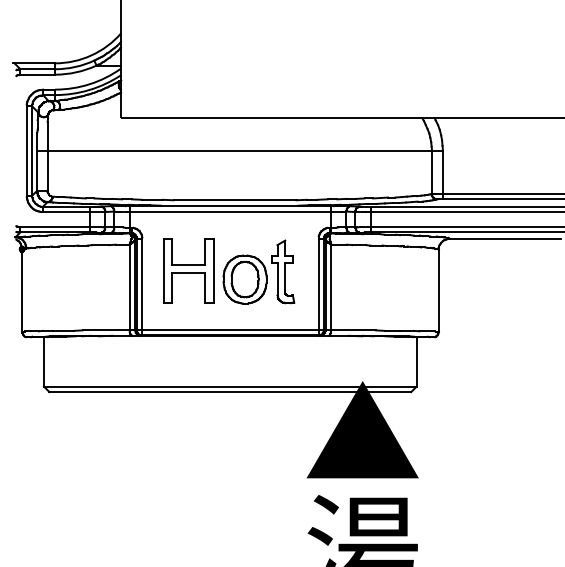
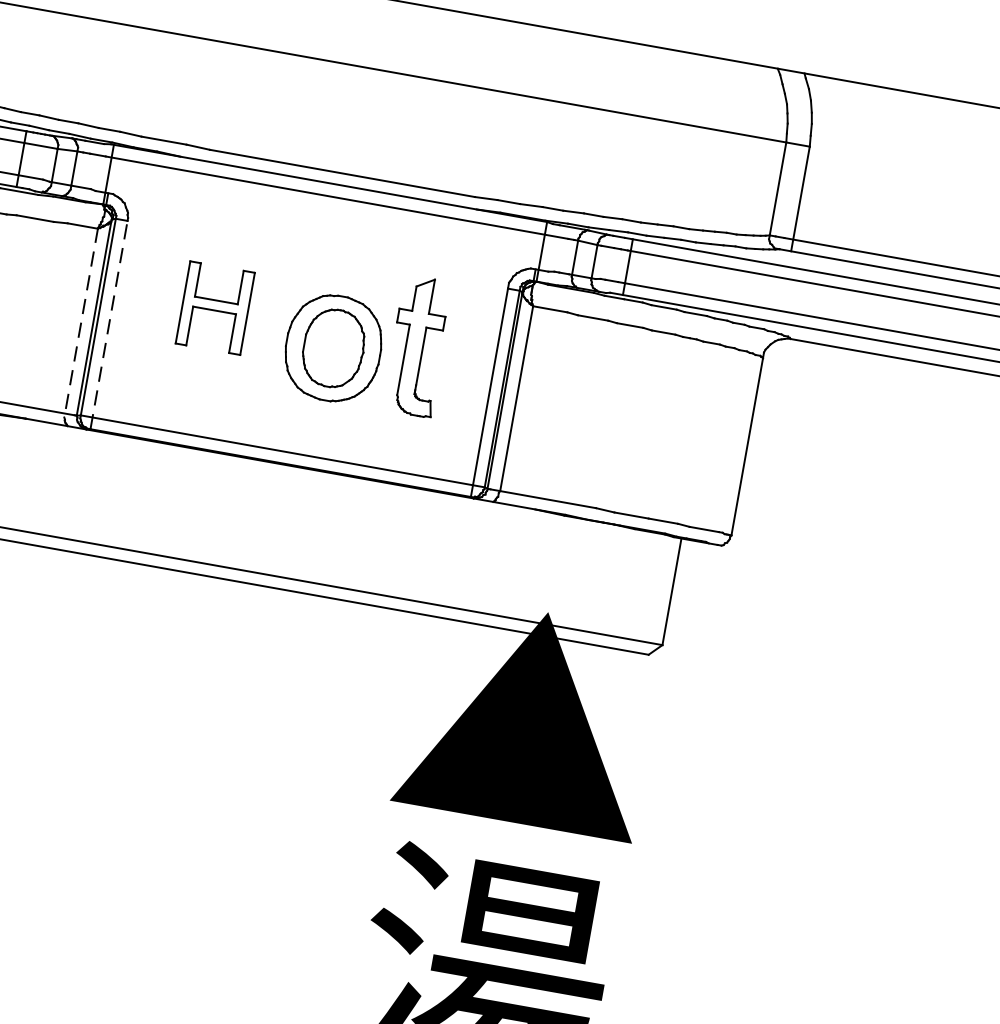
part: (188, 270) -> (214, 306), size x0.6
line: (142, 286) -> (109, 323), solid -> dashed
line: (129, 288) -> (80, 323), solid -> dashed

